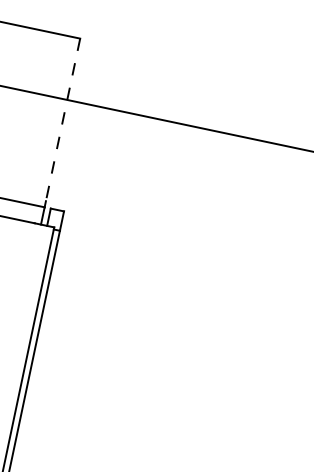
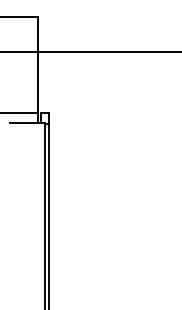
line: (62, 120) -> (37, 63), dashed -> solid

